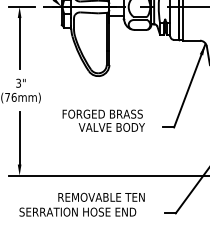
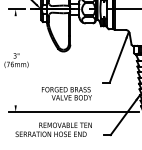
line: (19, 43) -> (15, 31), removed
text: (103, 120) -> (66, 93), moved
line: (19, 138) -> (15, 89), removed

